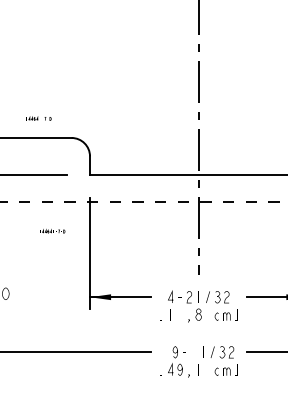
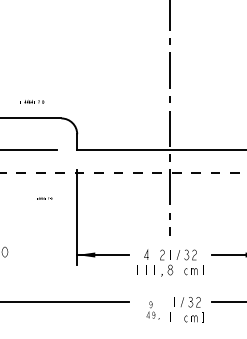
part: (50, 231) -> (43, 198), size x0.7
part: (176, 361) -> (151, 310), size x0.7

